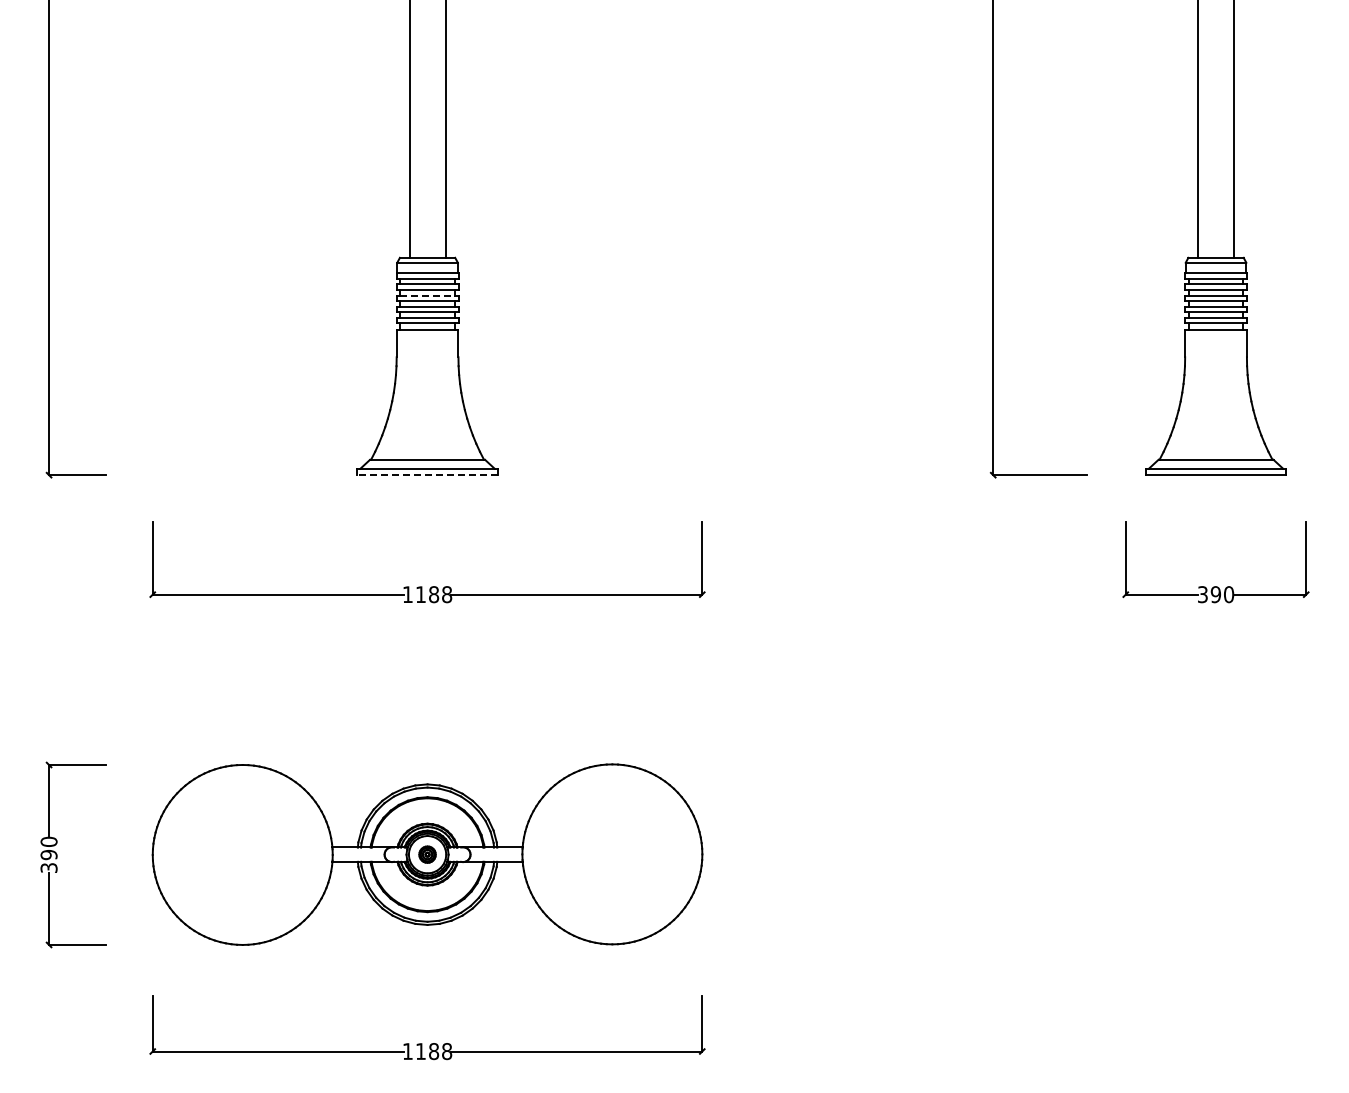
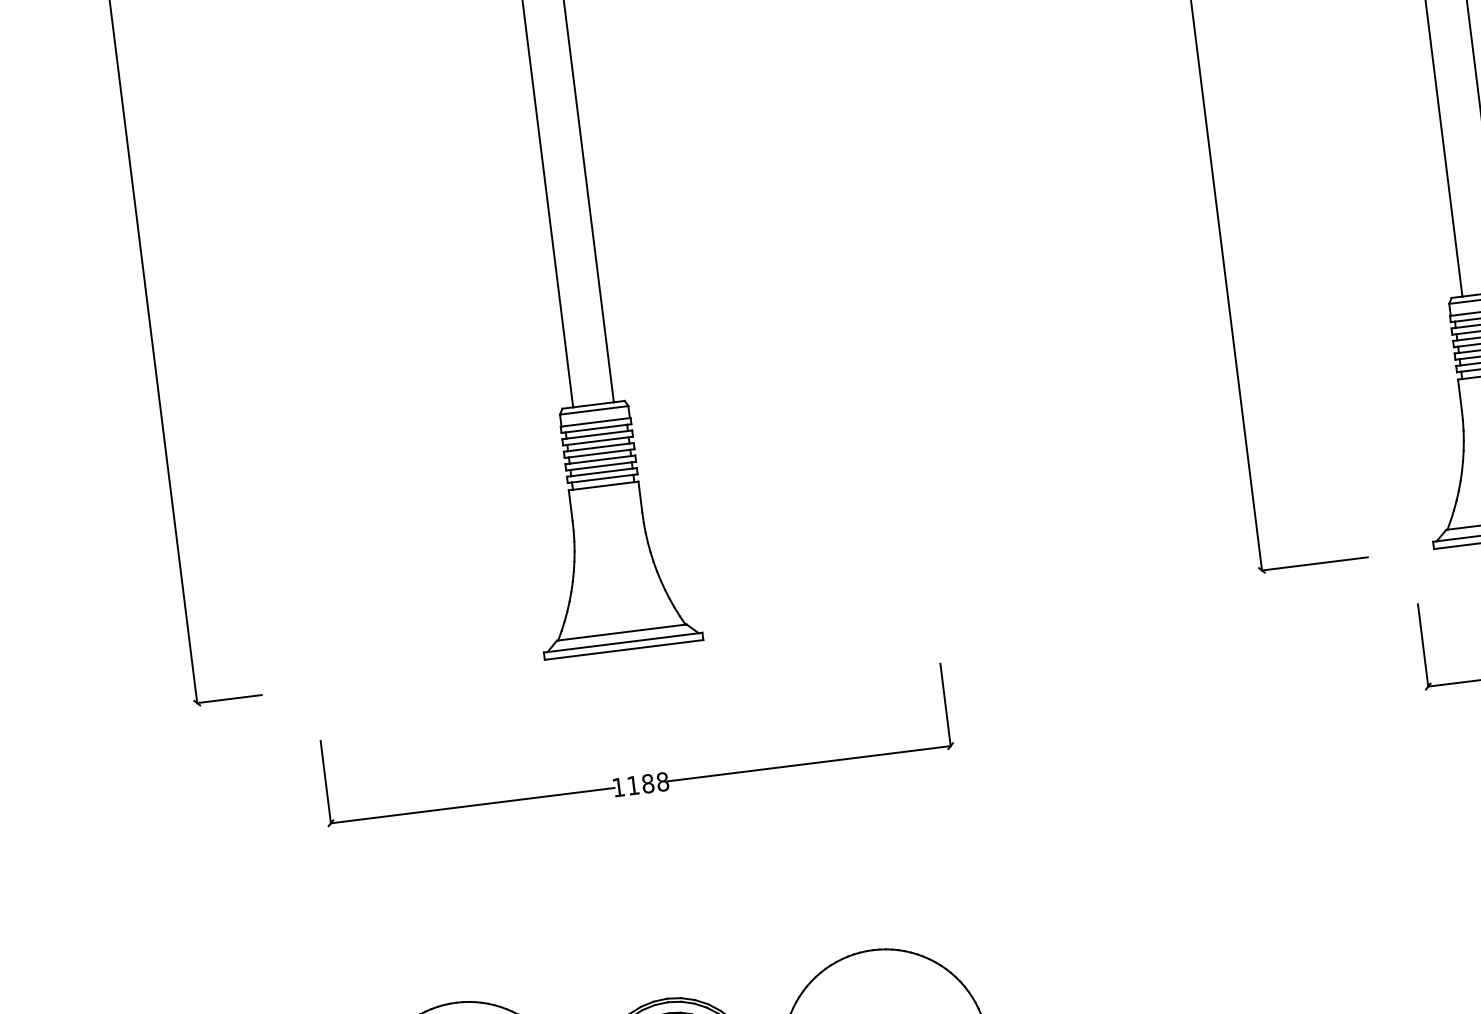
line: (428, 295) -> (599, 447), dashed -> solid
line: (427, 475) -> (624, 650), dashed -> solid

